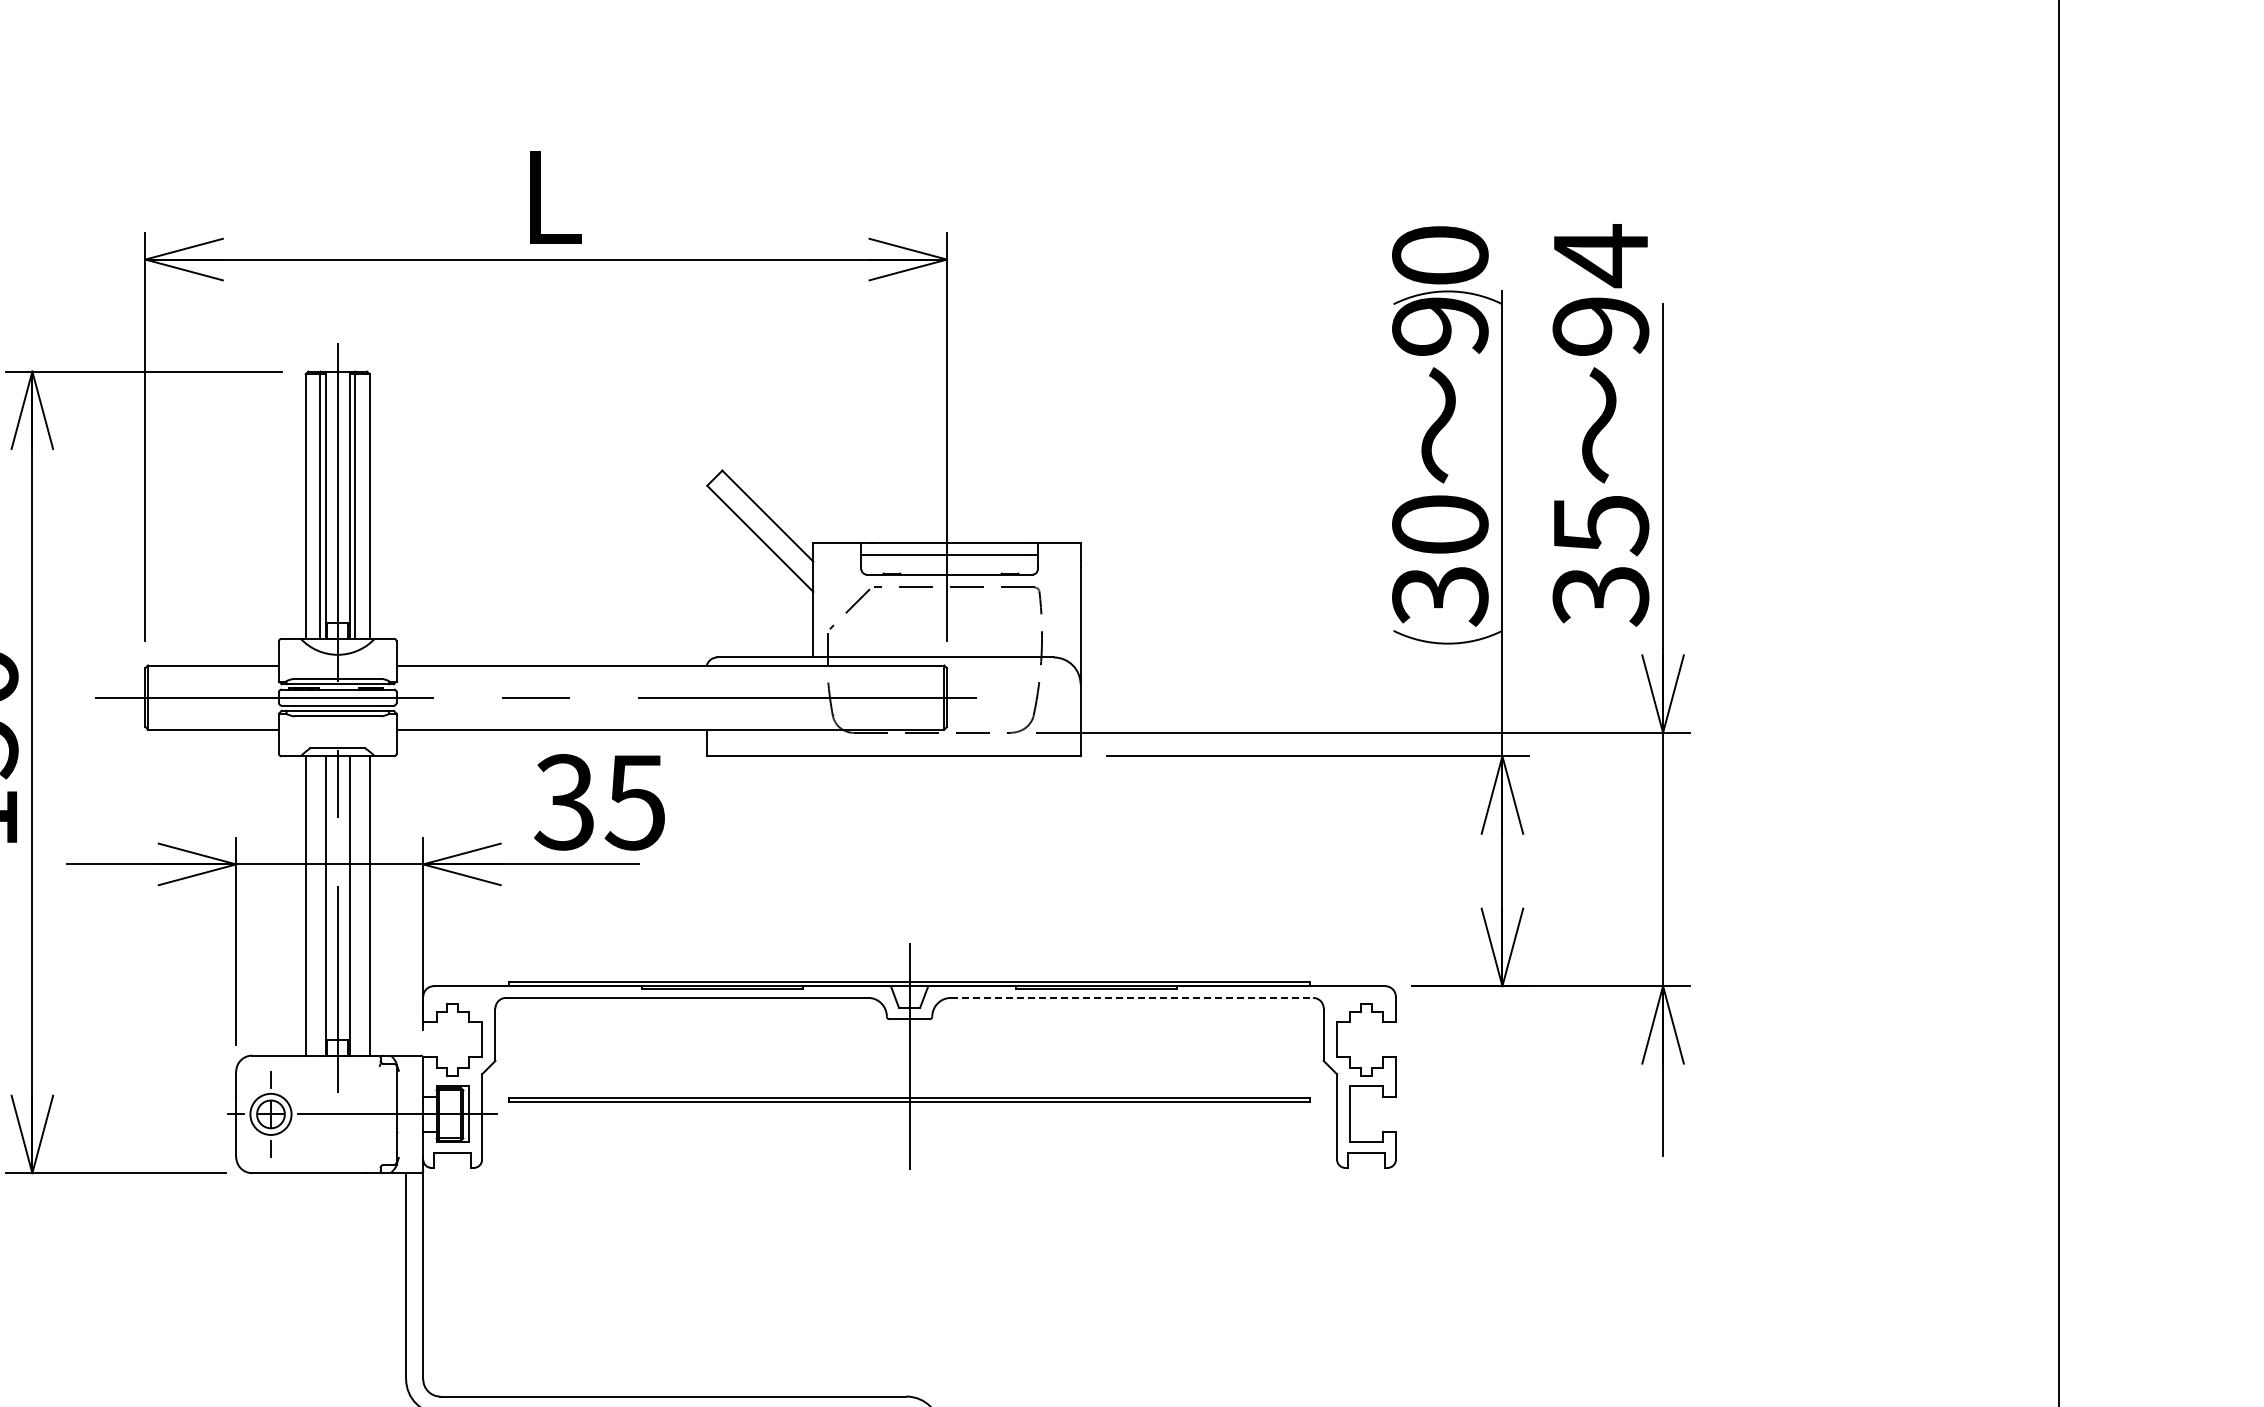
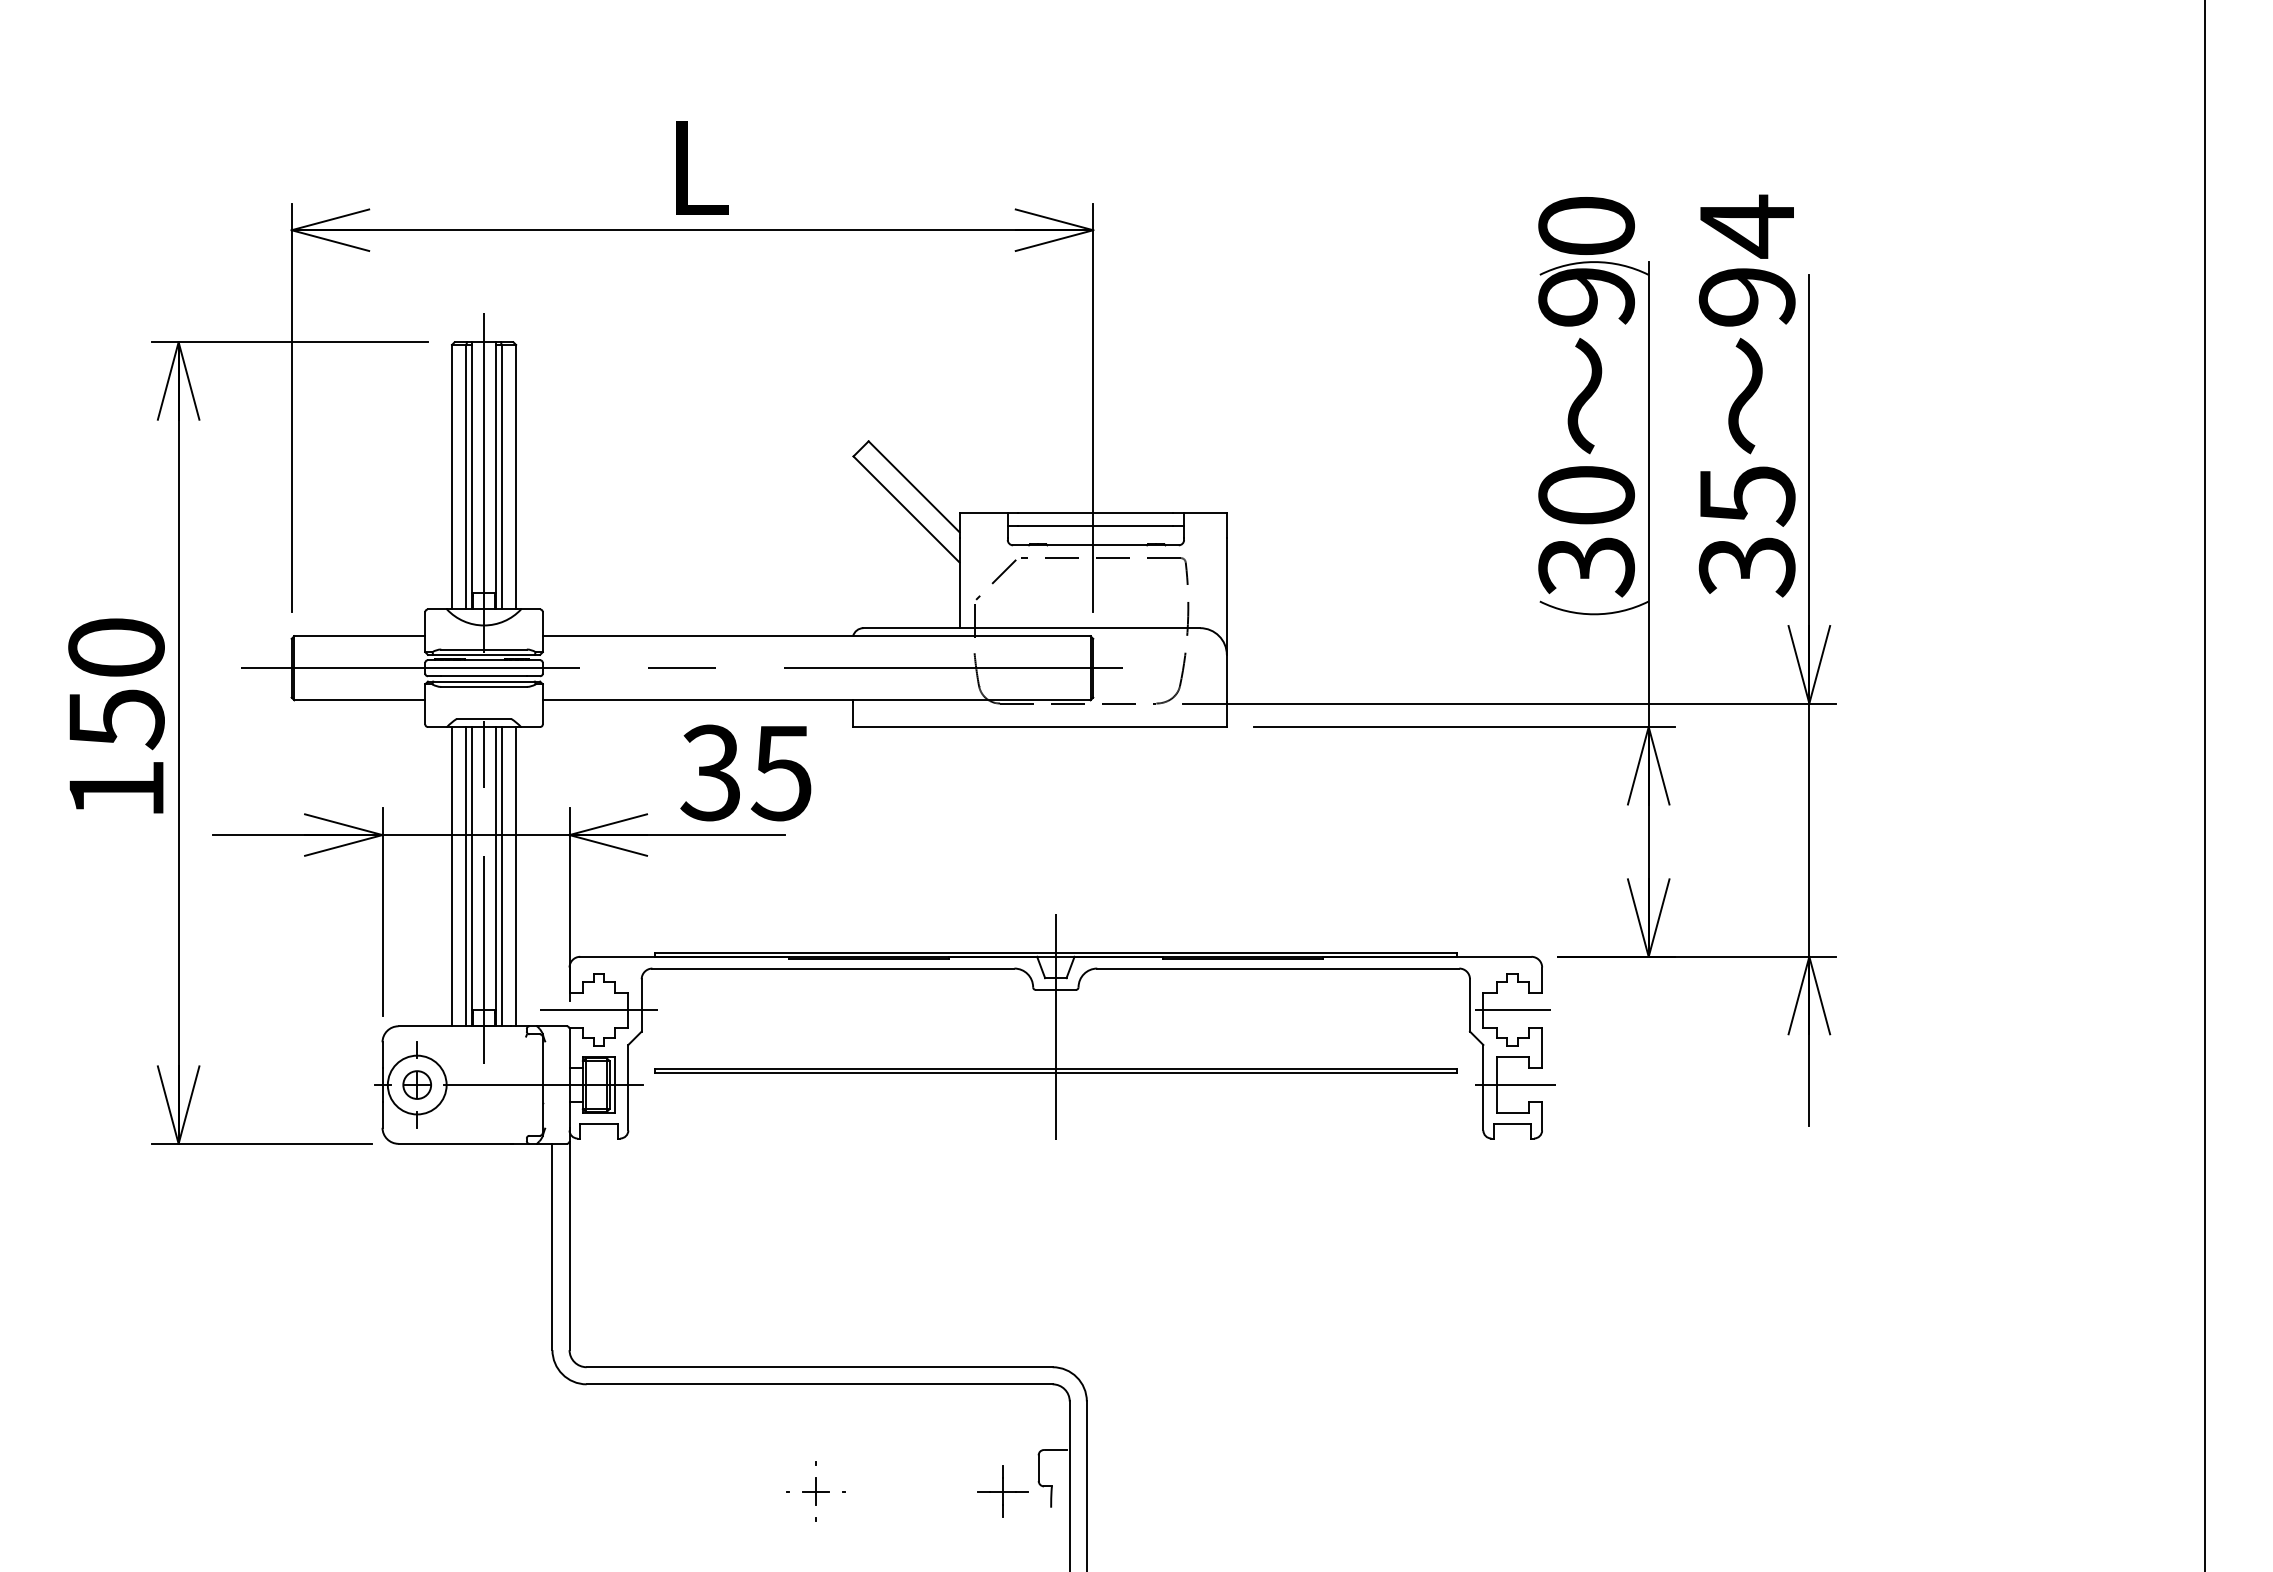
line: (320, 905) -> (466, 876), added
line: (355, 905) -> (501, 876), added
line: (1132, 997) -> (1278, 968), dashed -> solid
line: (452, 1039) -> (598, 1010), added
line: (1367, 1039) -> (1513, 1010), added
circle: (270, 1113) -> (416, 1084), size x1.43
line: (1369, 1114) -> (1515, 1085), added

